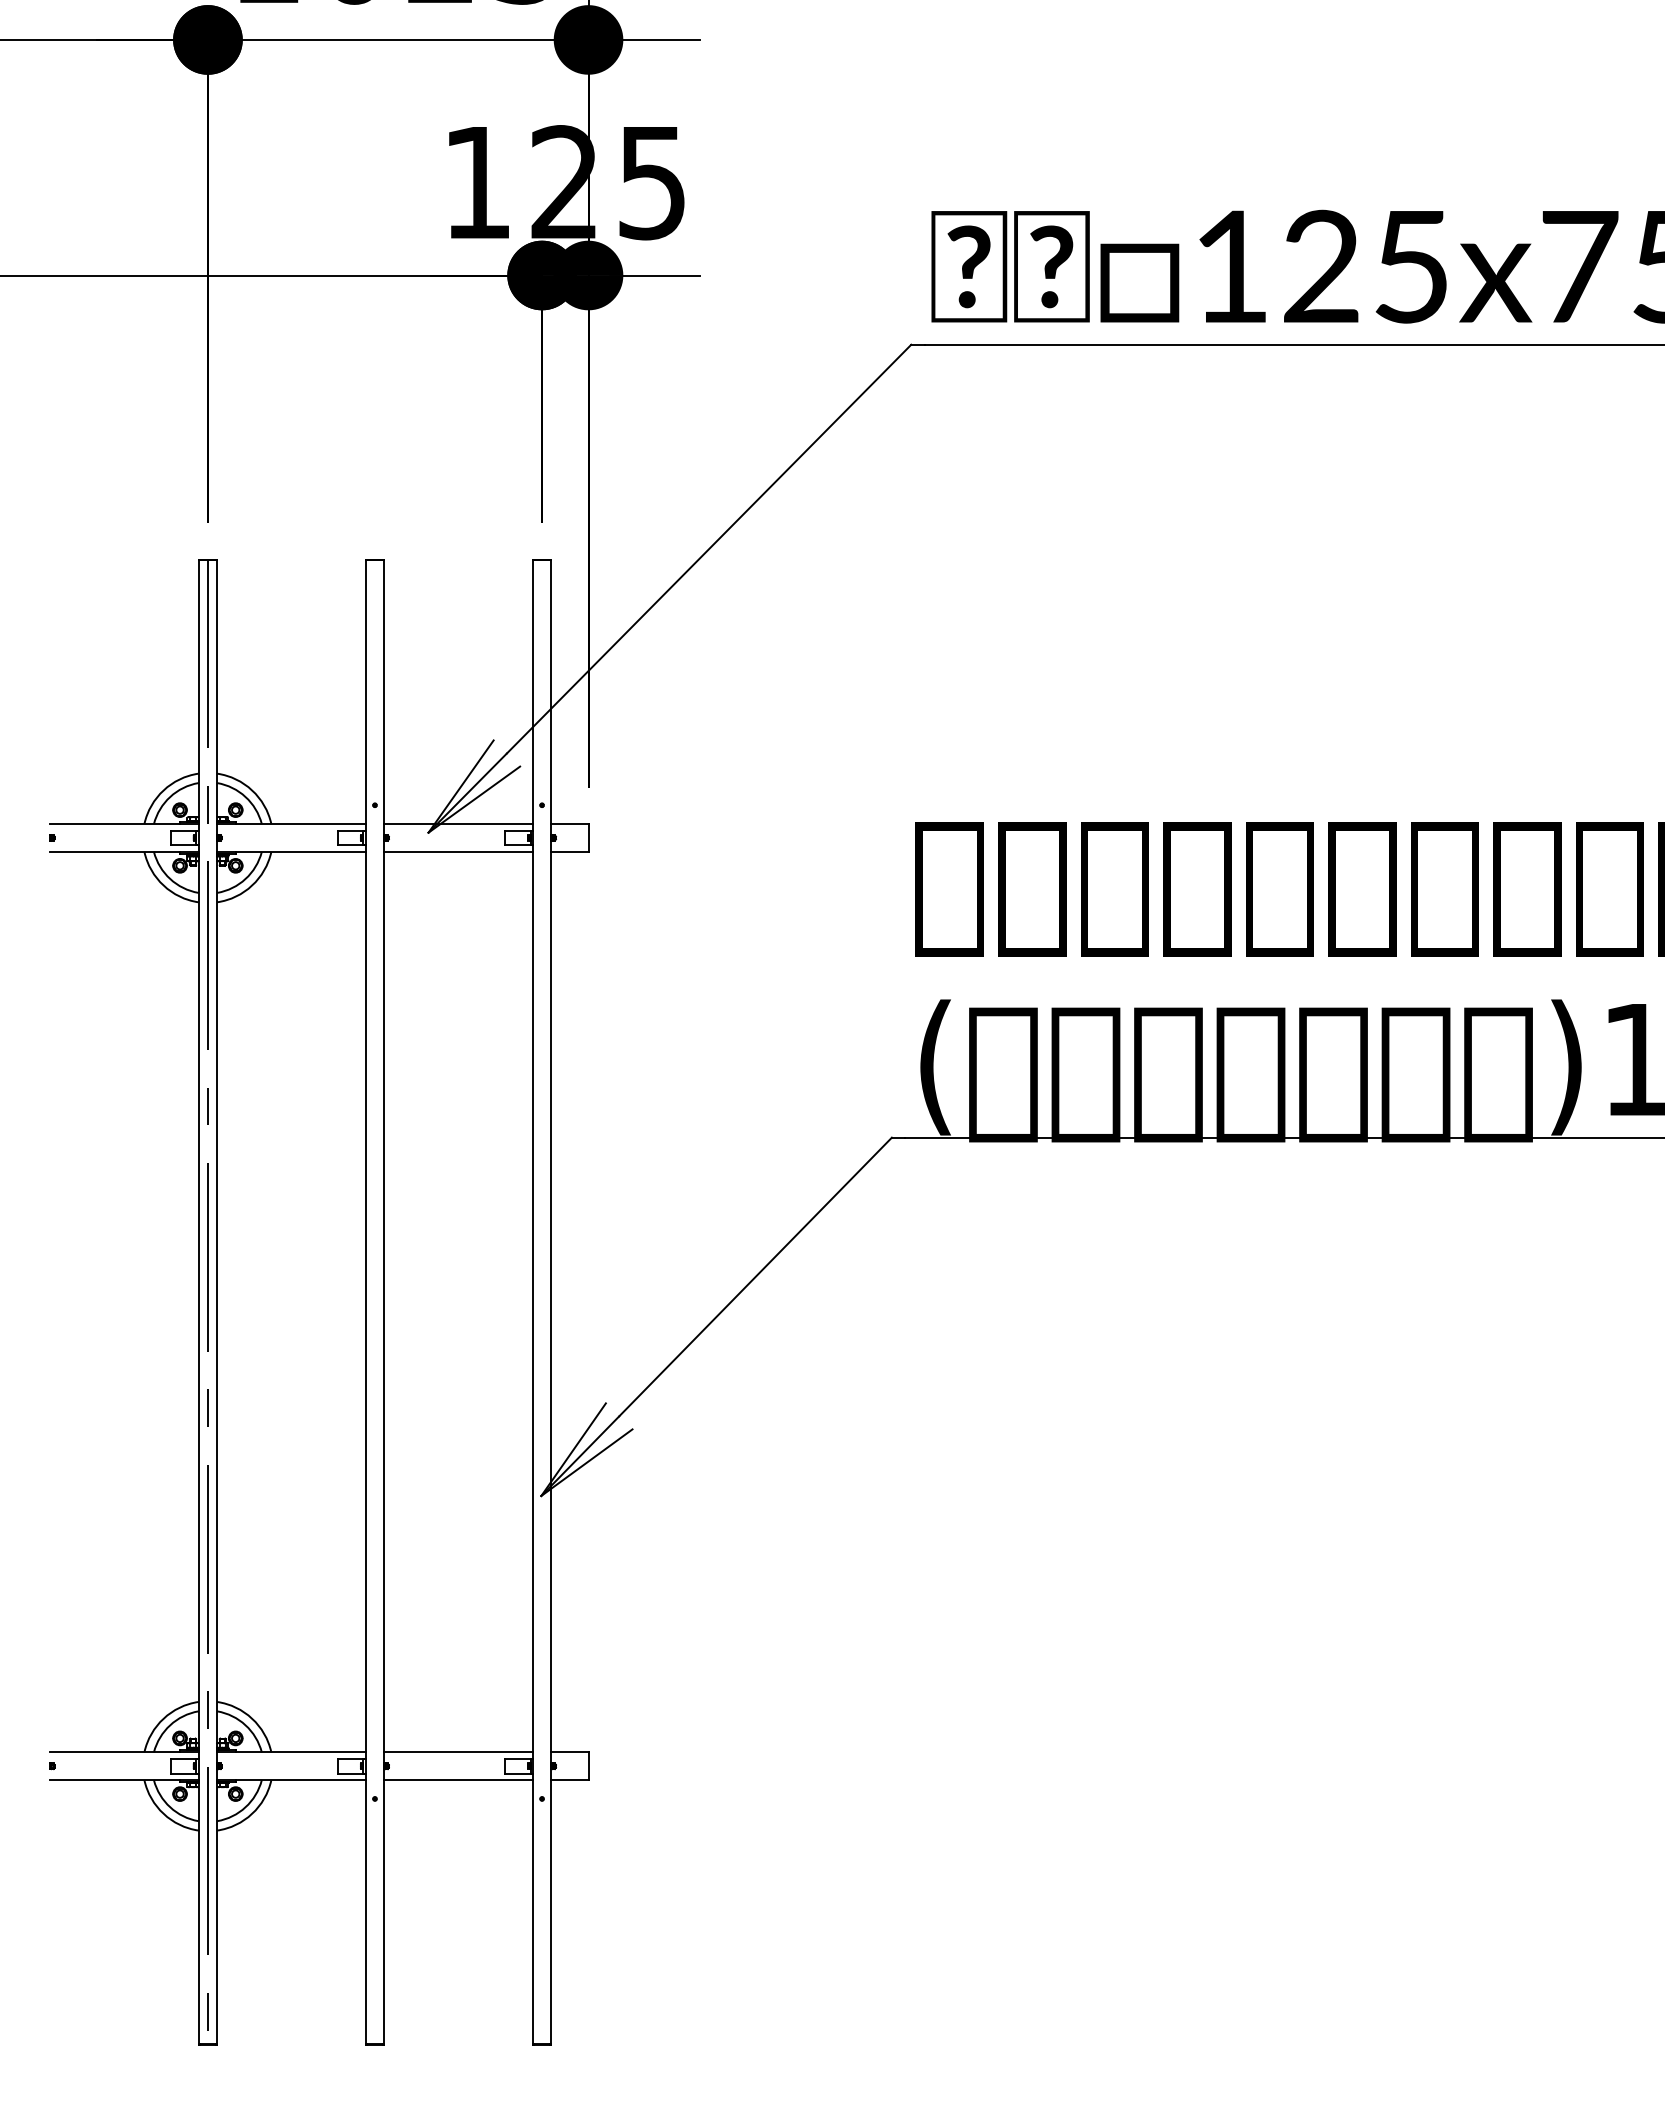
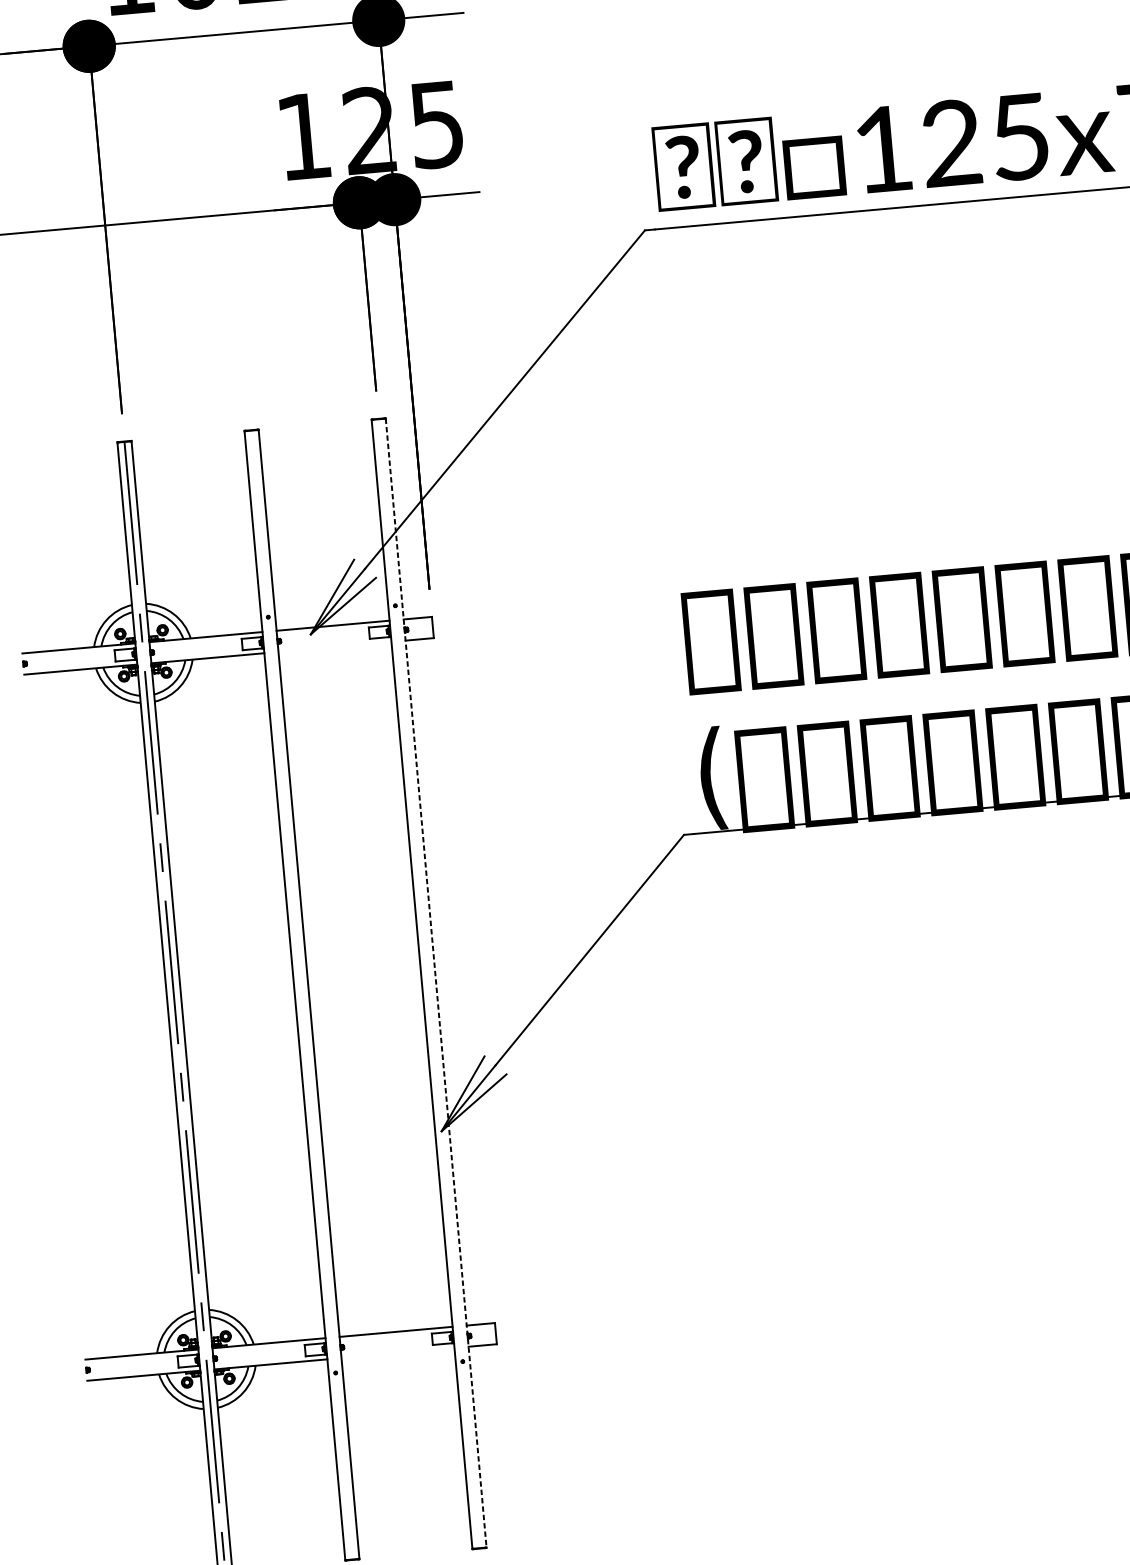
line: (458, 851) -> (334, 646), removed
line: (551, 1302) -> (436, 983), solid -> dashed
line: (458, 1780) -> (398, 1353), removed

